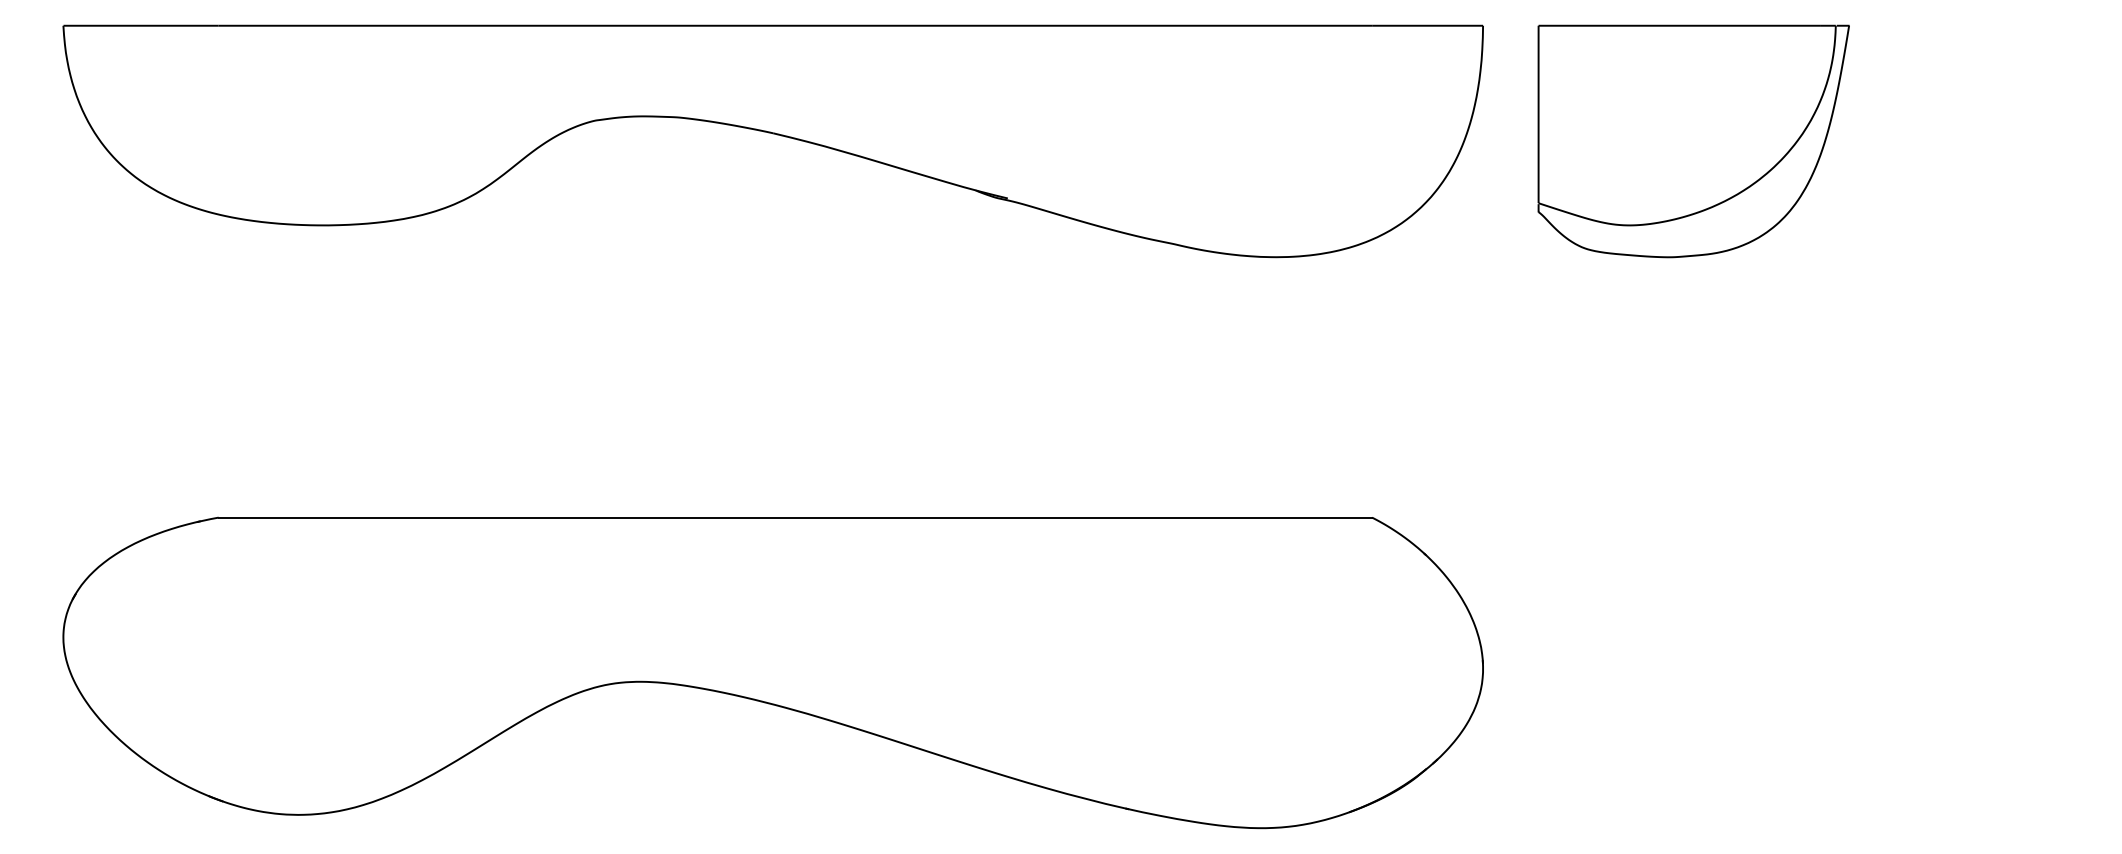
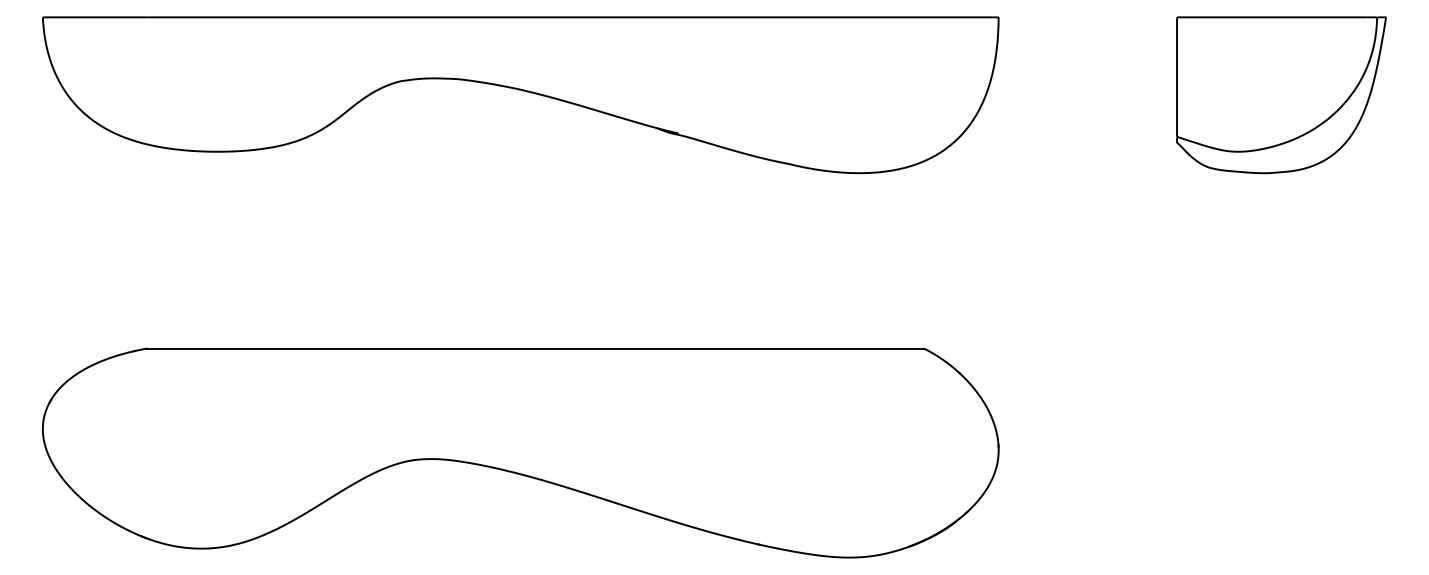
part: (1693, 141) -> (1281, 95), moved

